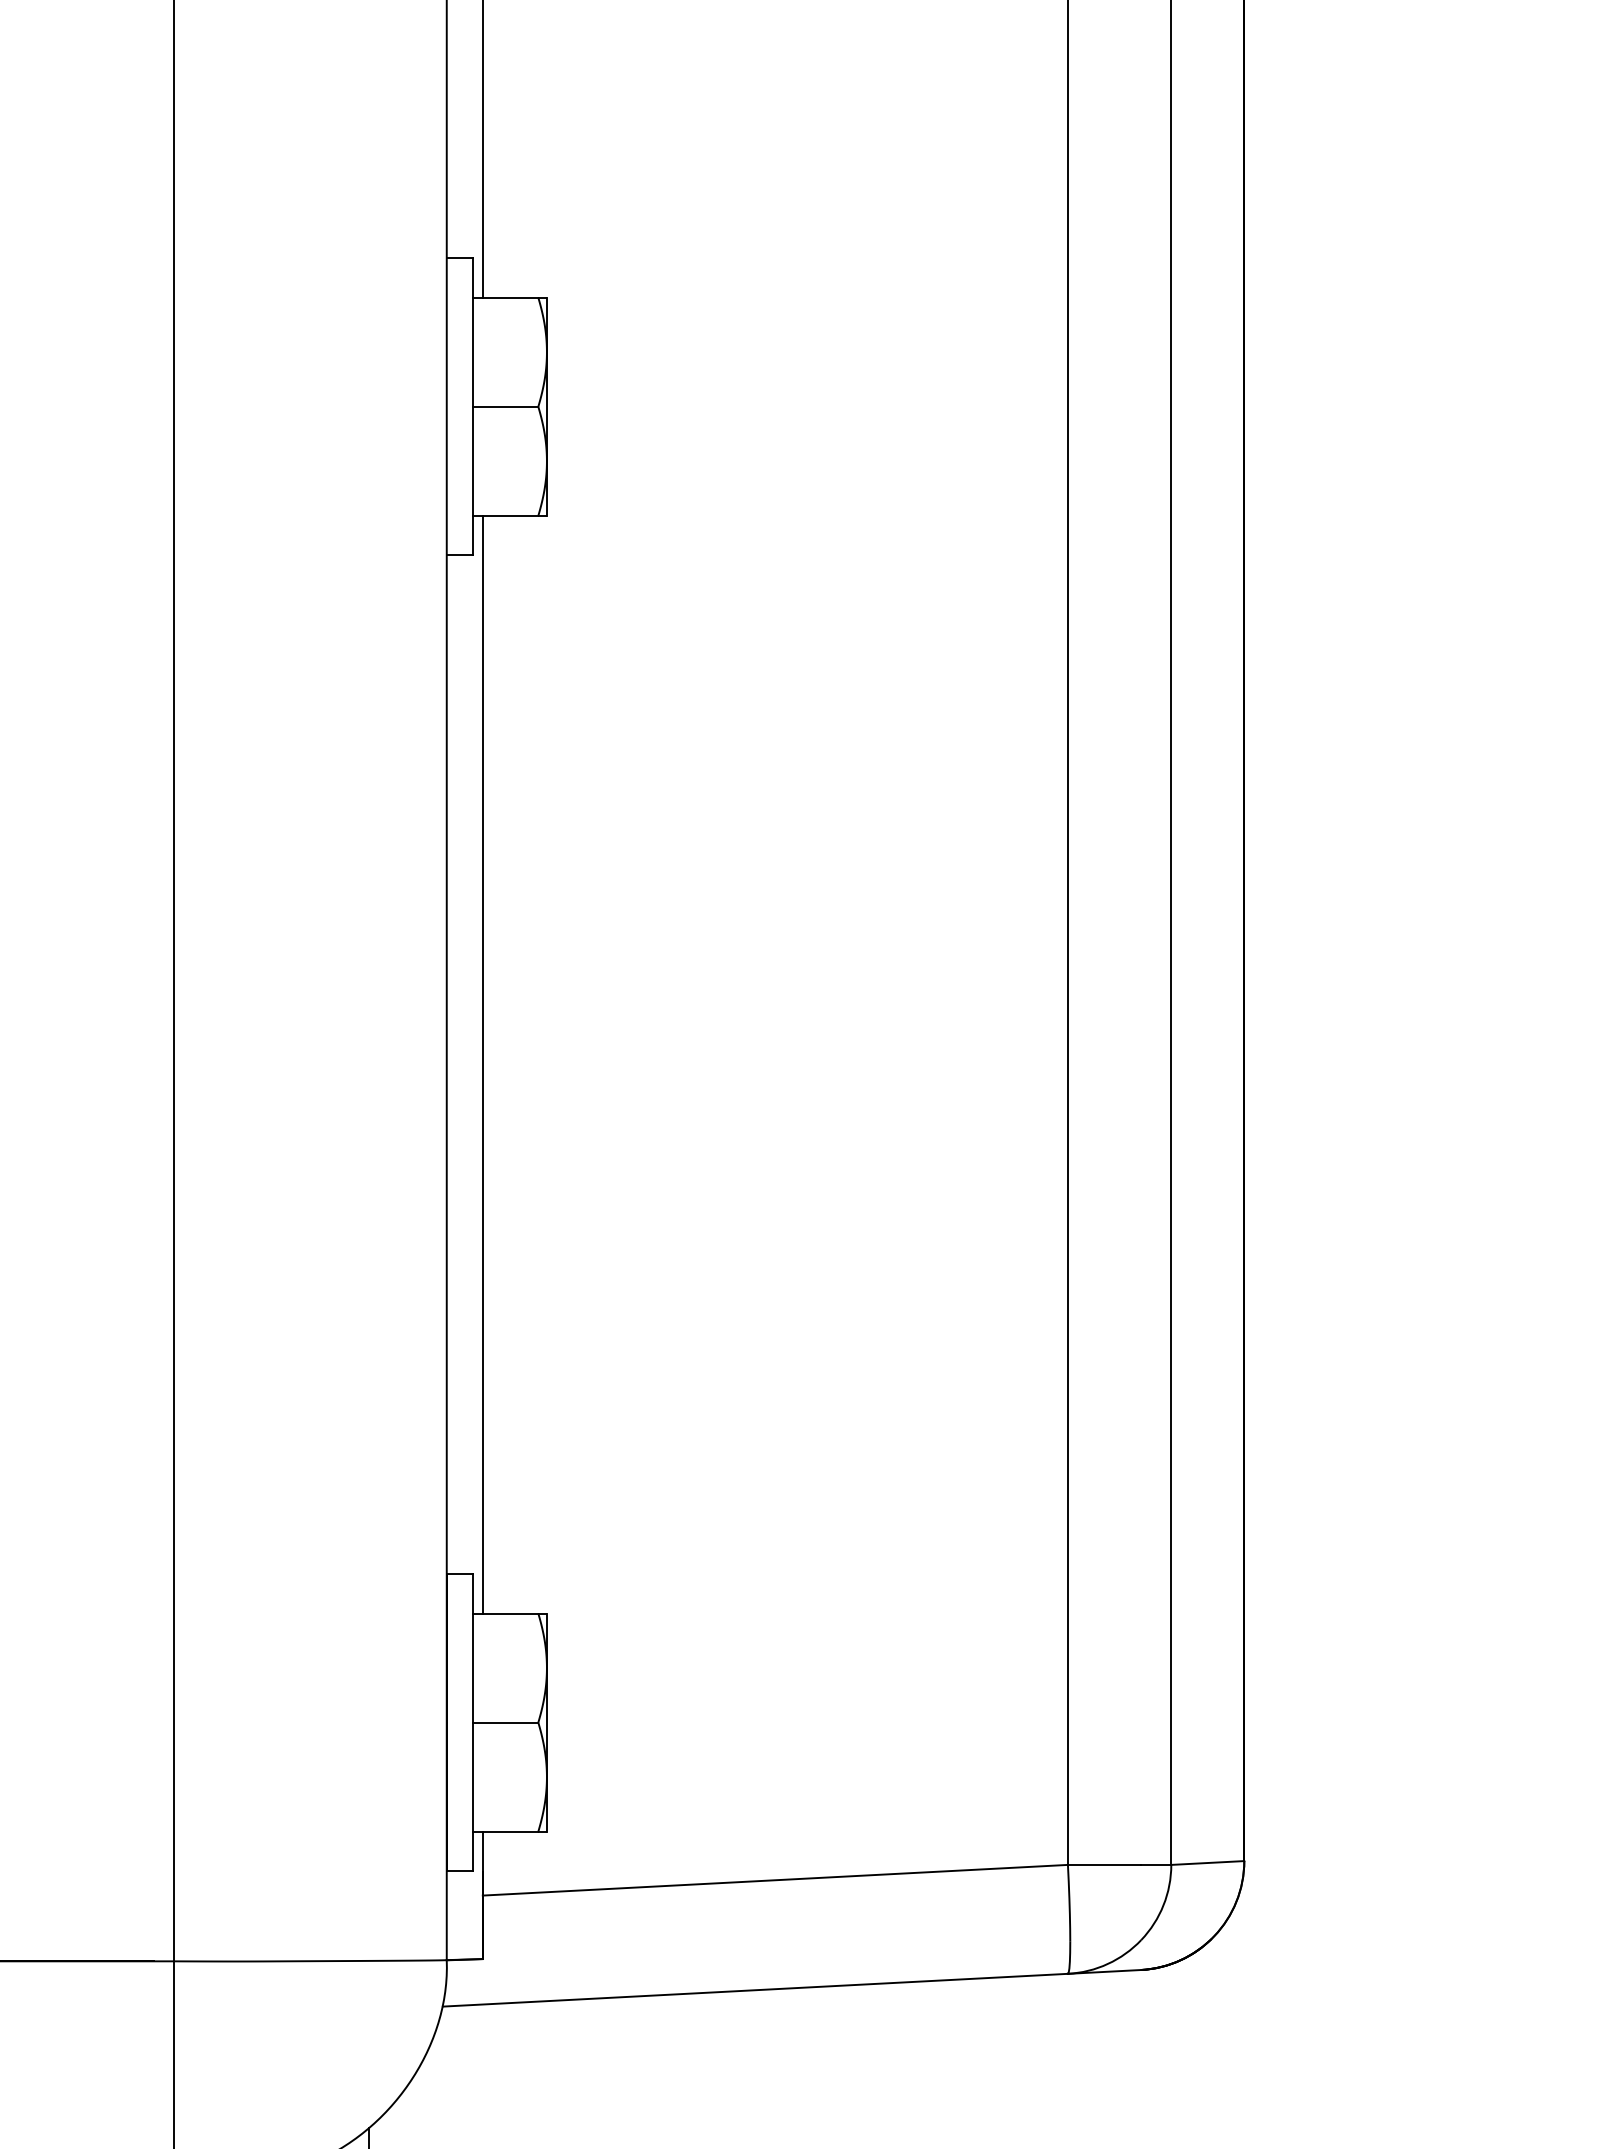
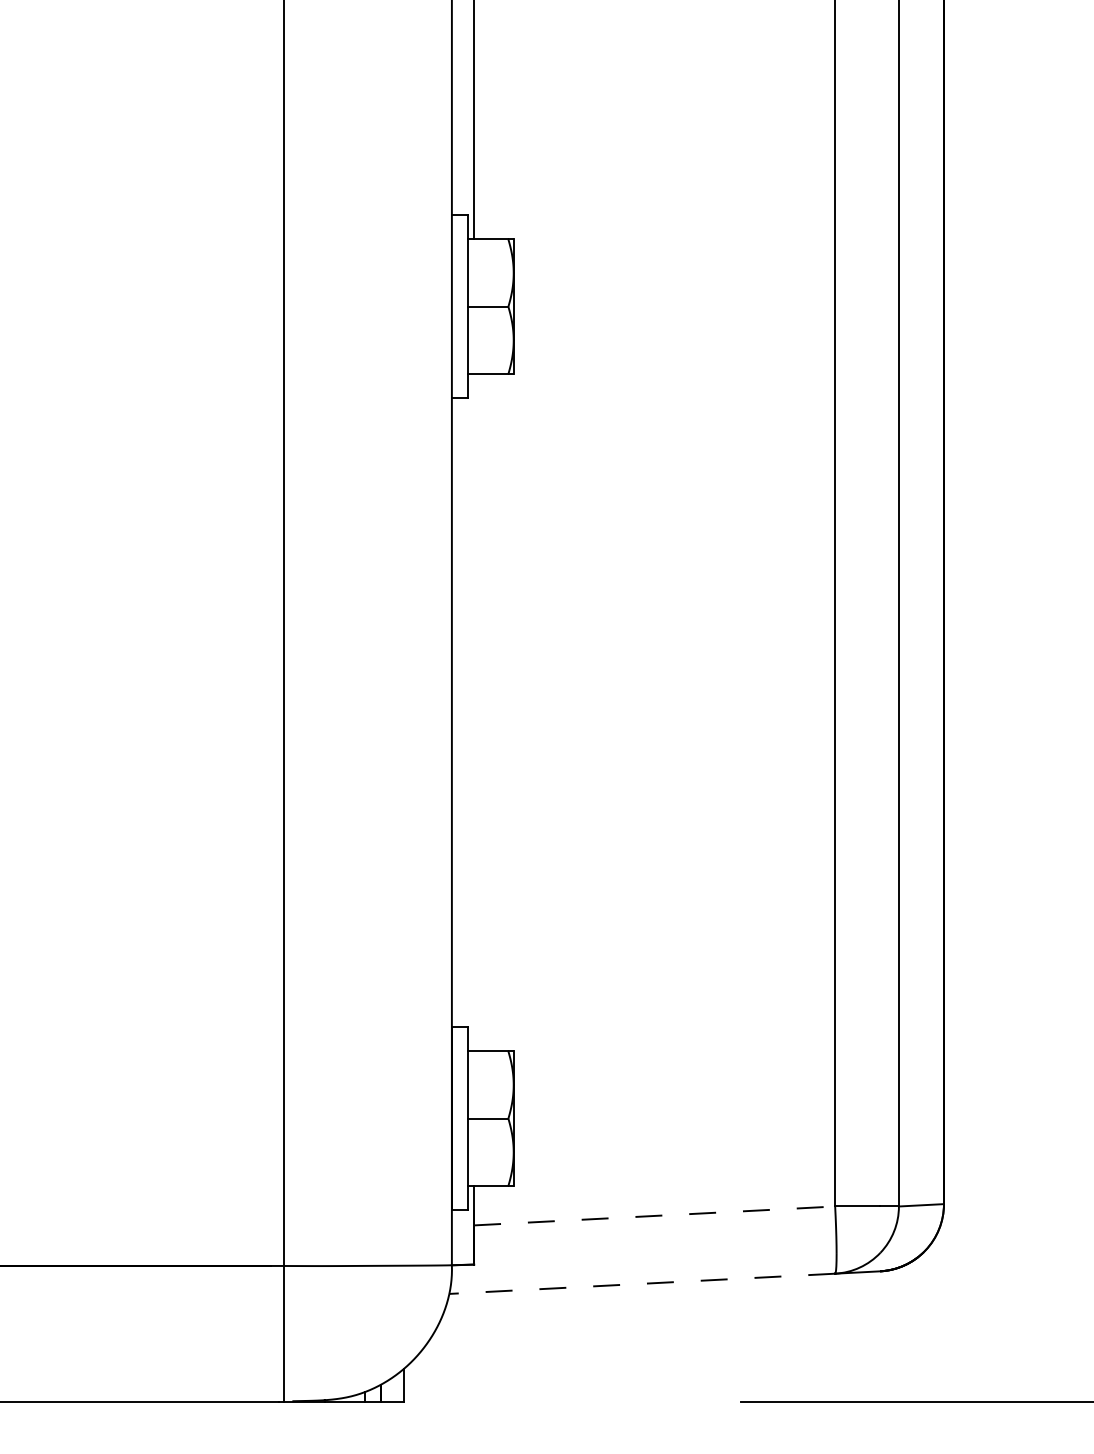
line: (483, 1064) -> (474, 712), removed
line: (775, 1879) -> (654, 1215), solid -> dashed
line: (754, 1989) -> (641, 1283), solid -> dashed

